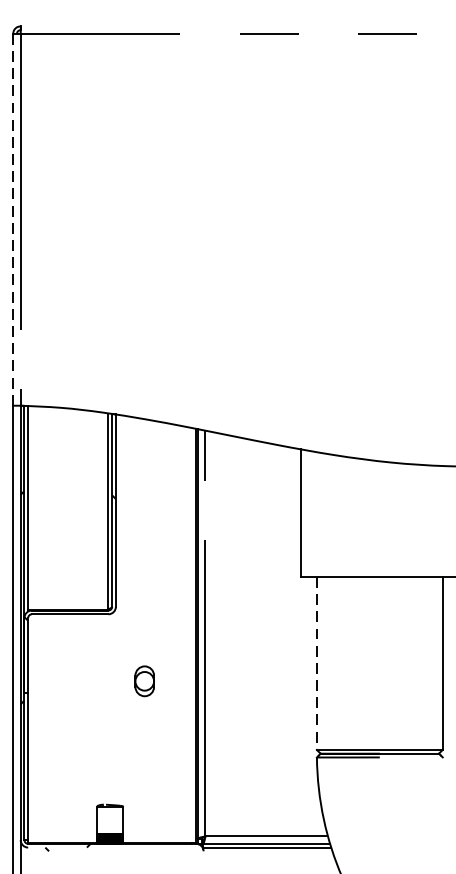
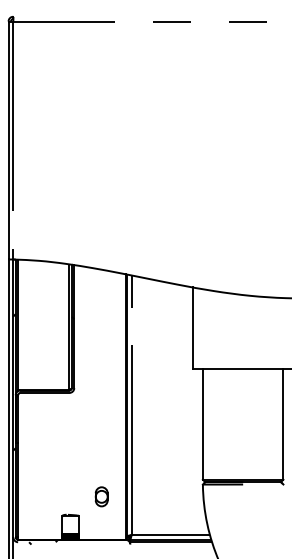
line: (13, 219) -> (8, 140), dashed -> solid
line: (316, 663) -> (202, 424), dashed -> solid
part: (144, 680) -> (101, 496), moved

